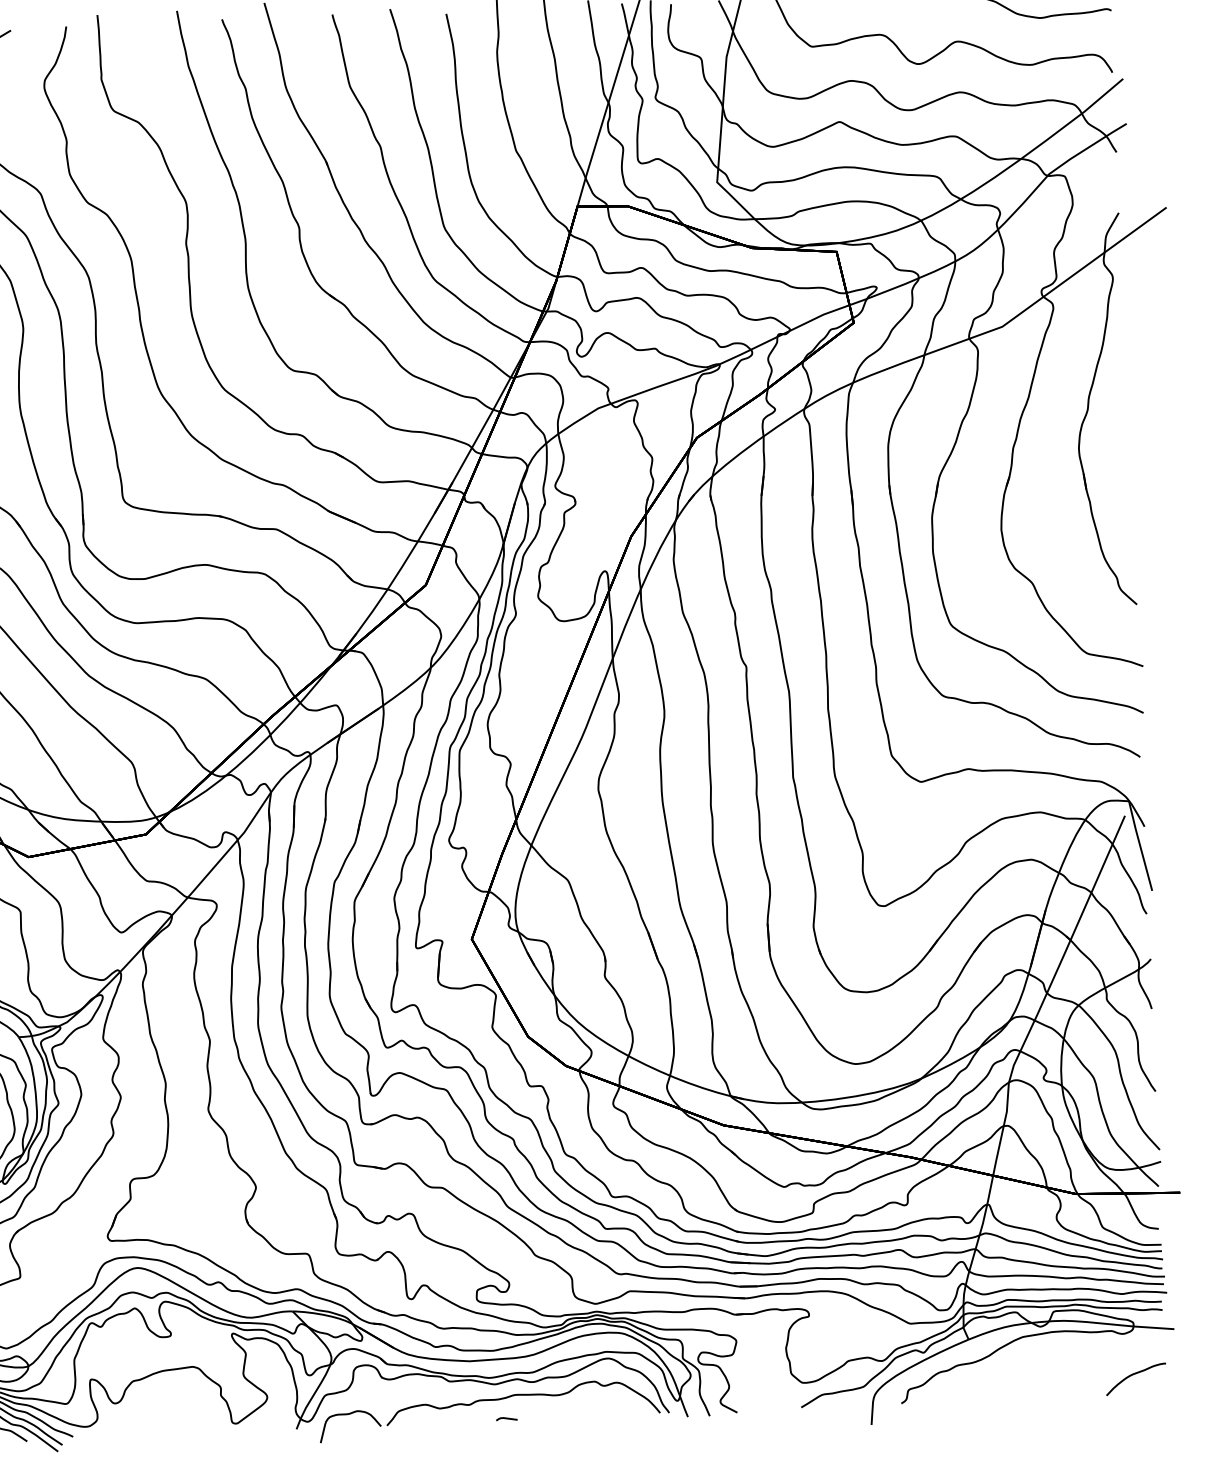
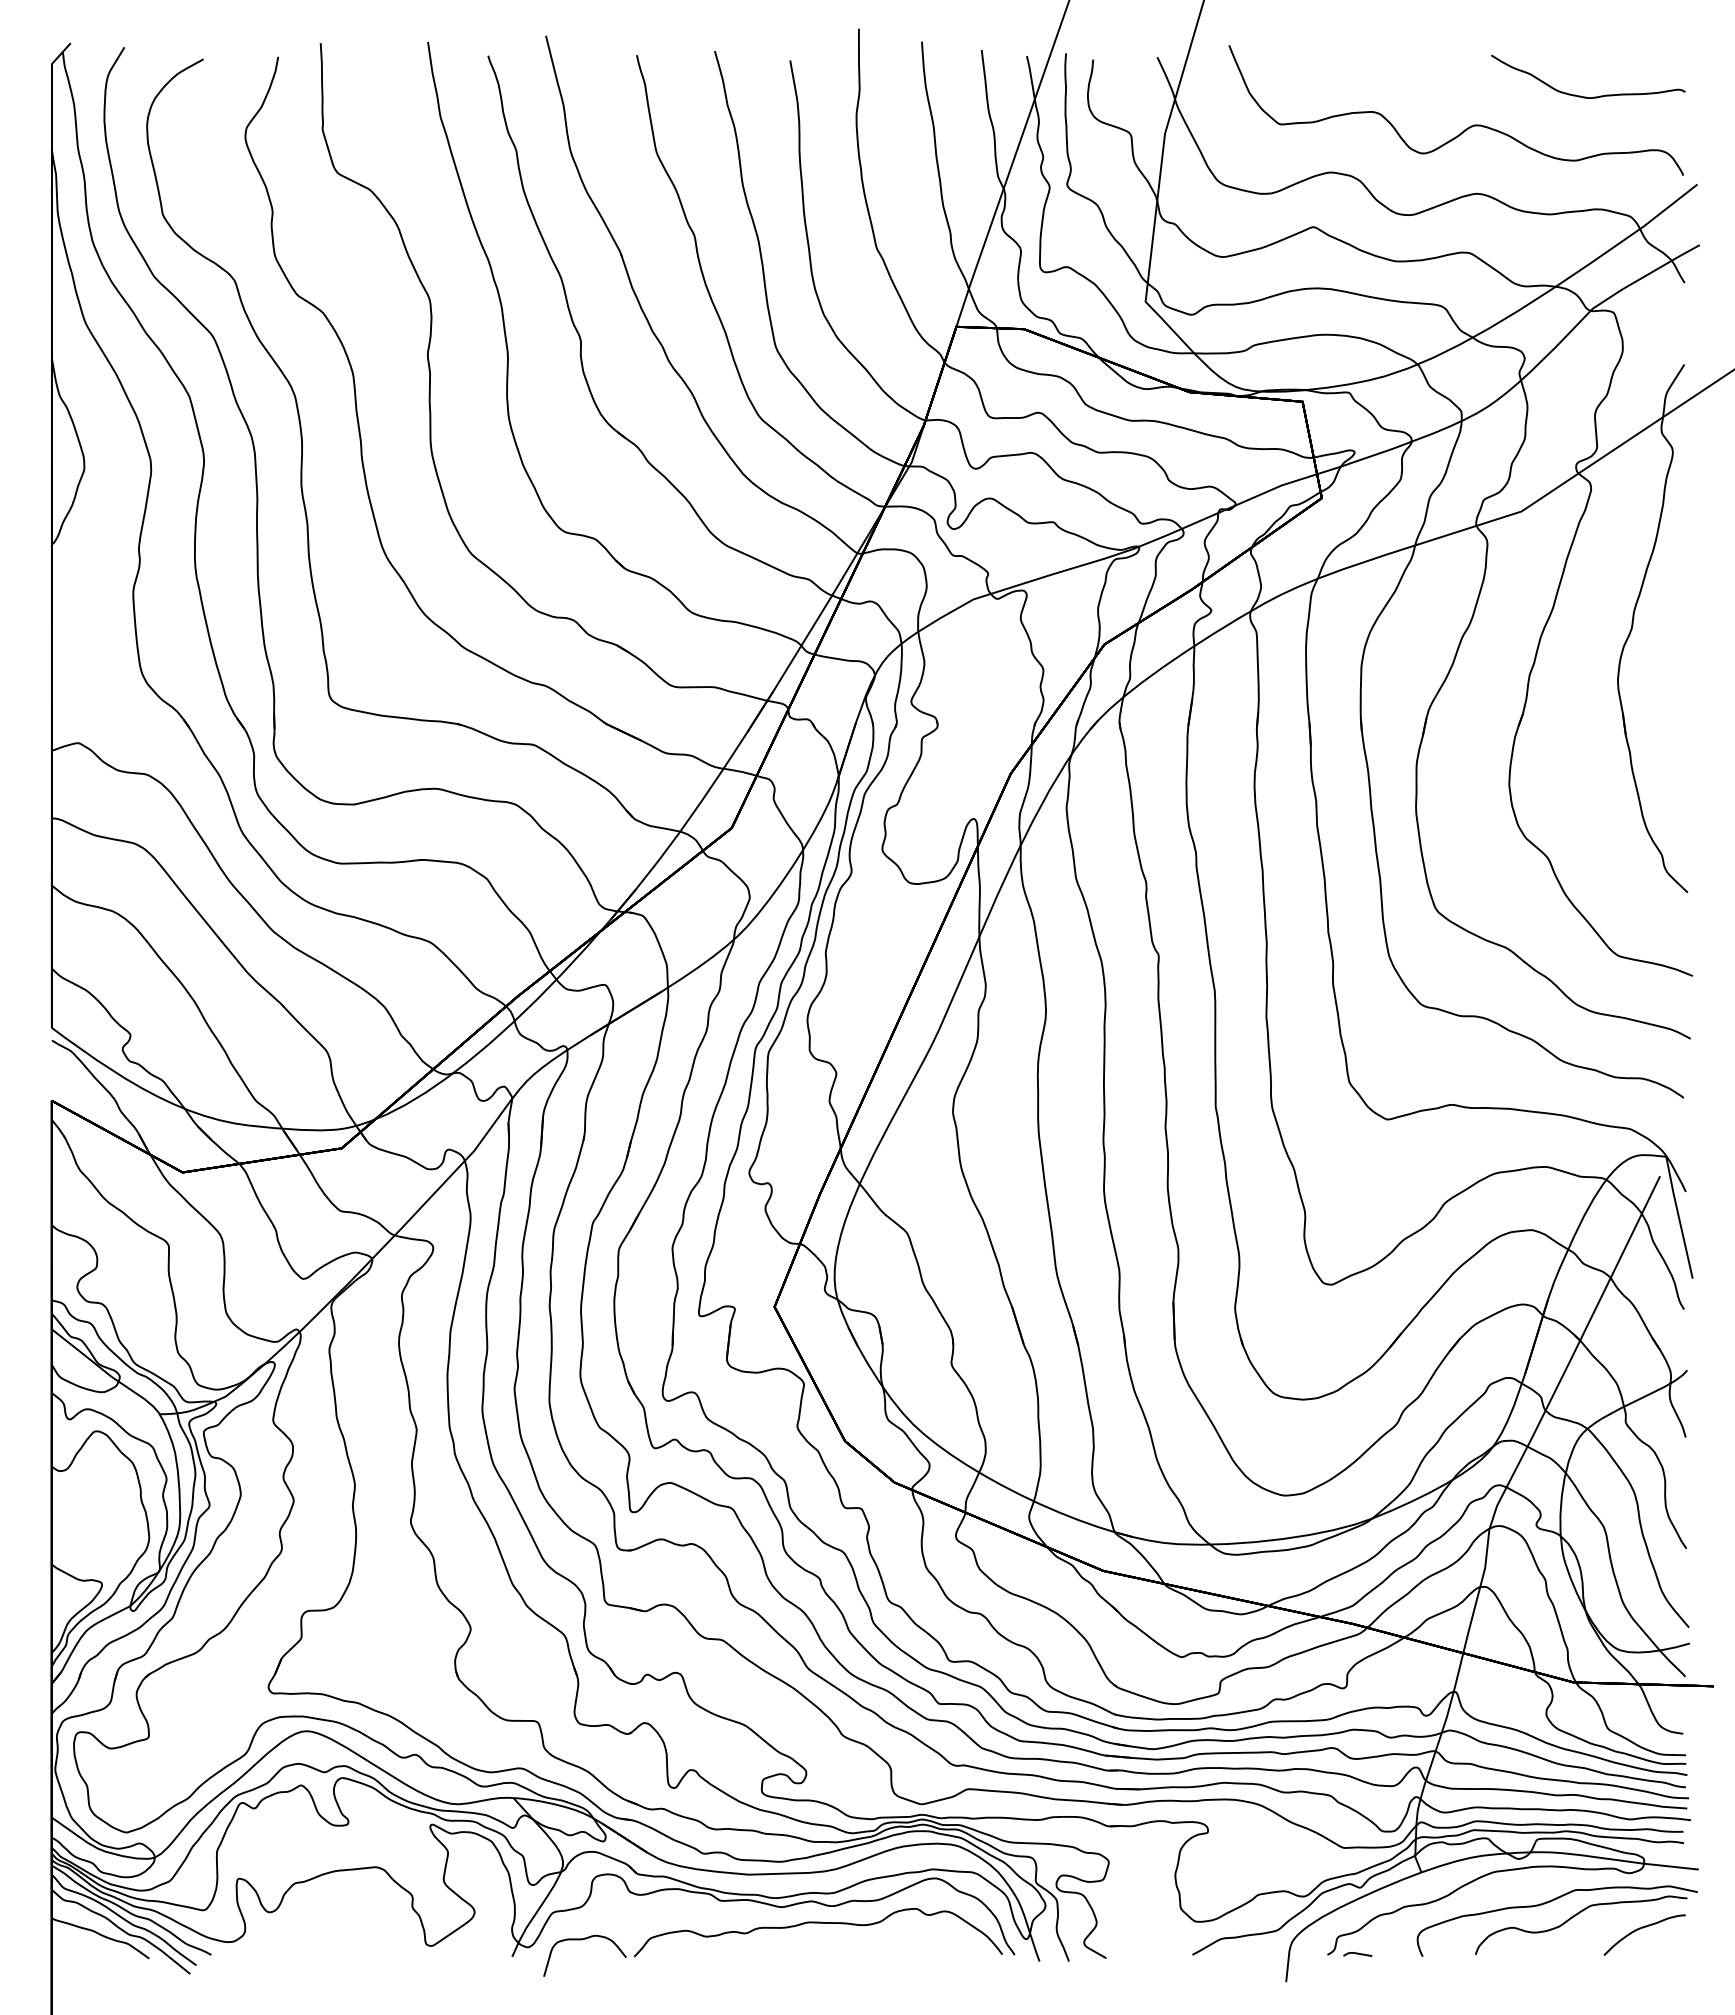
part: (1070, 1371) -> (1556, 1920), added
curve: (506, 1419) -> (1357, 1954), moved

